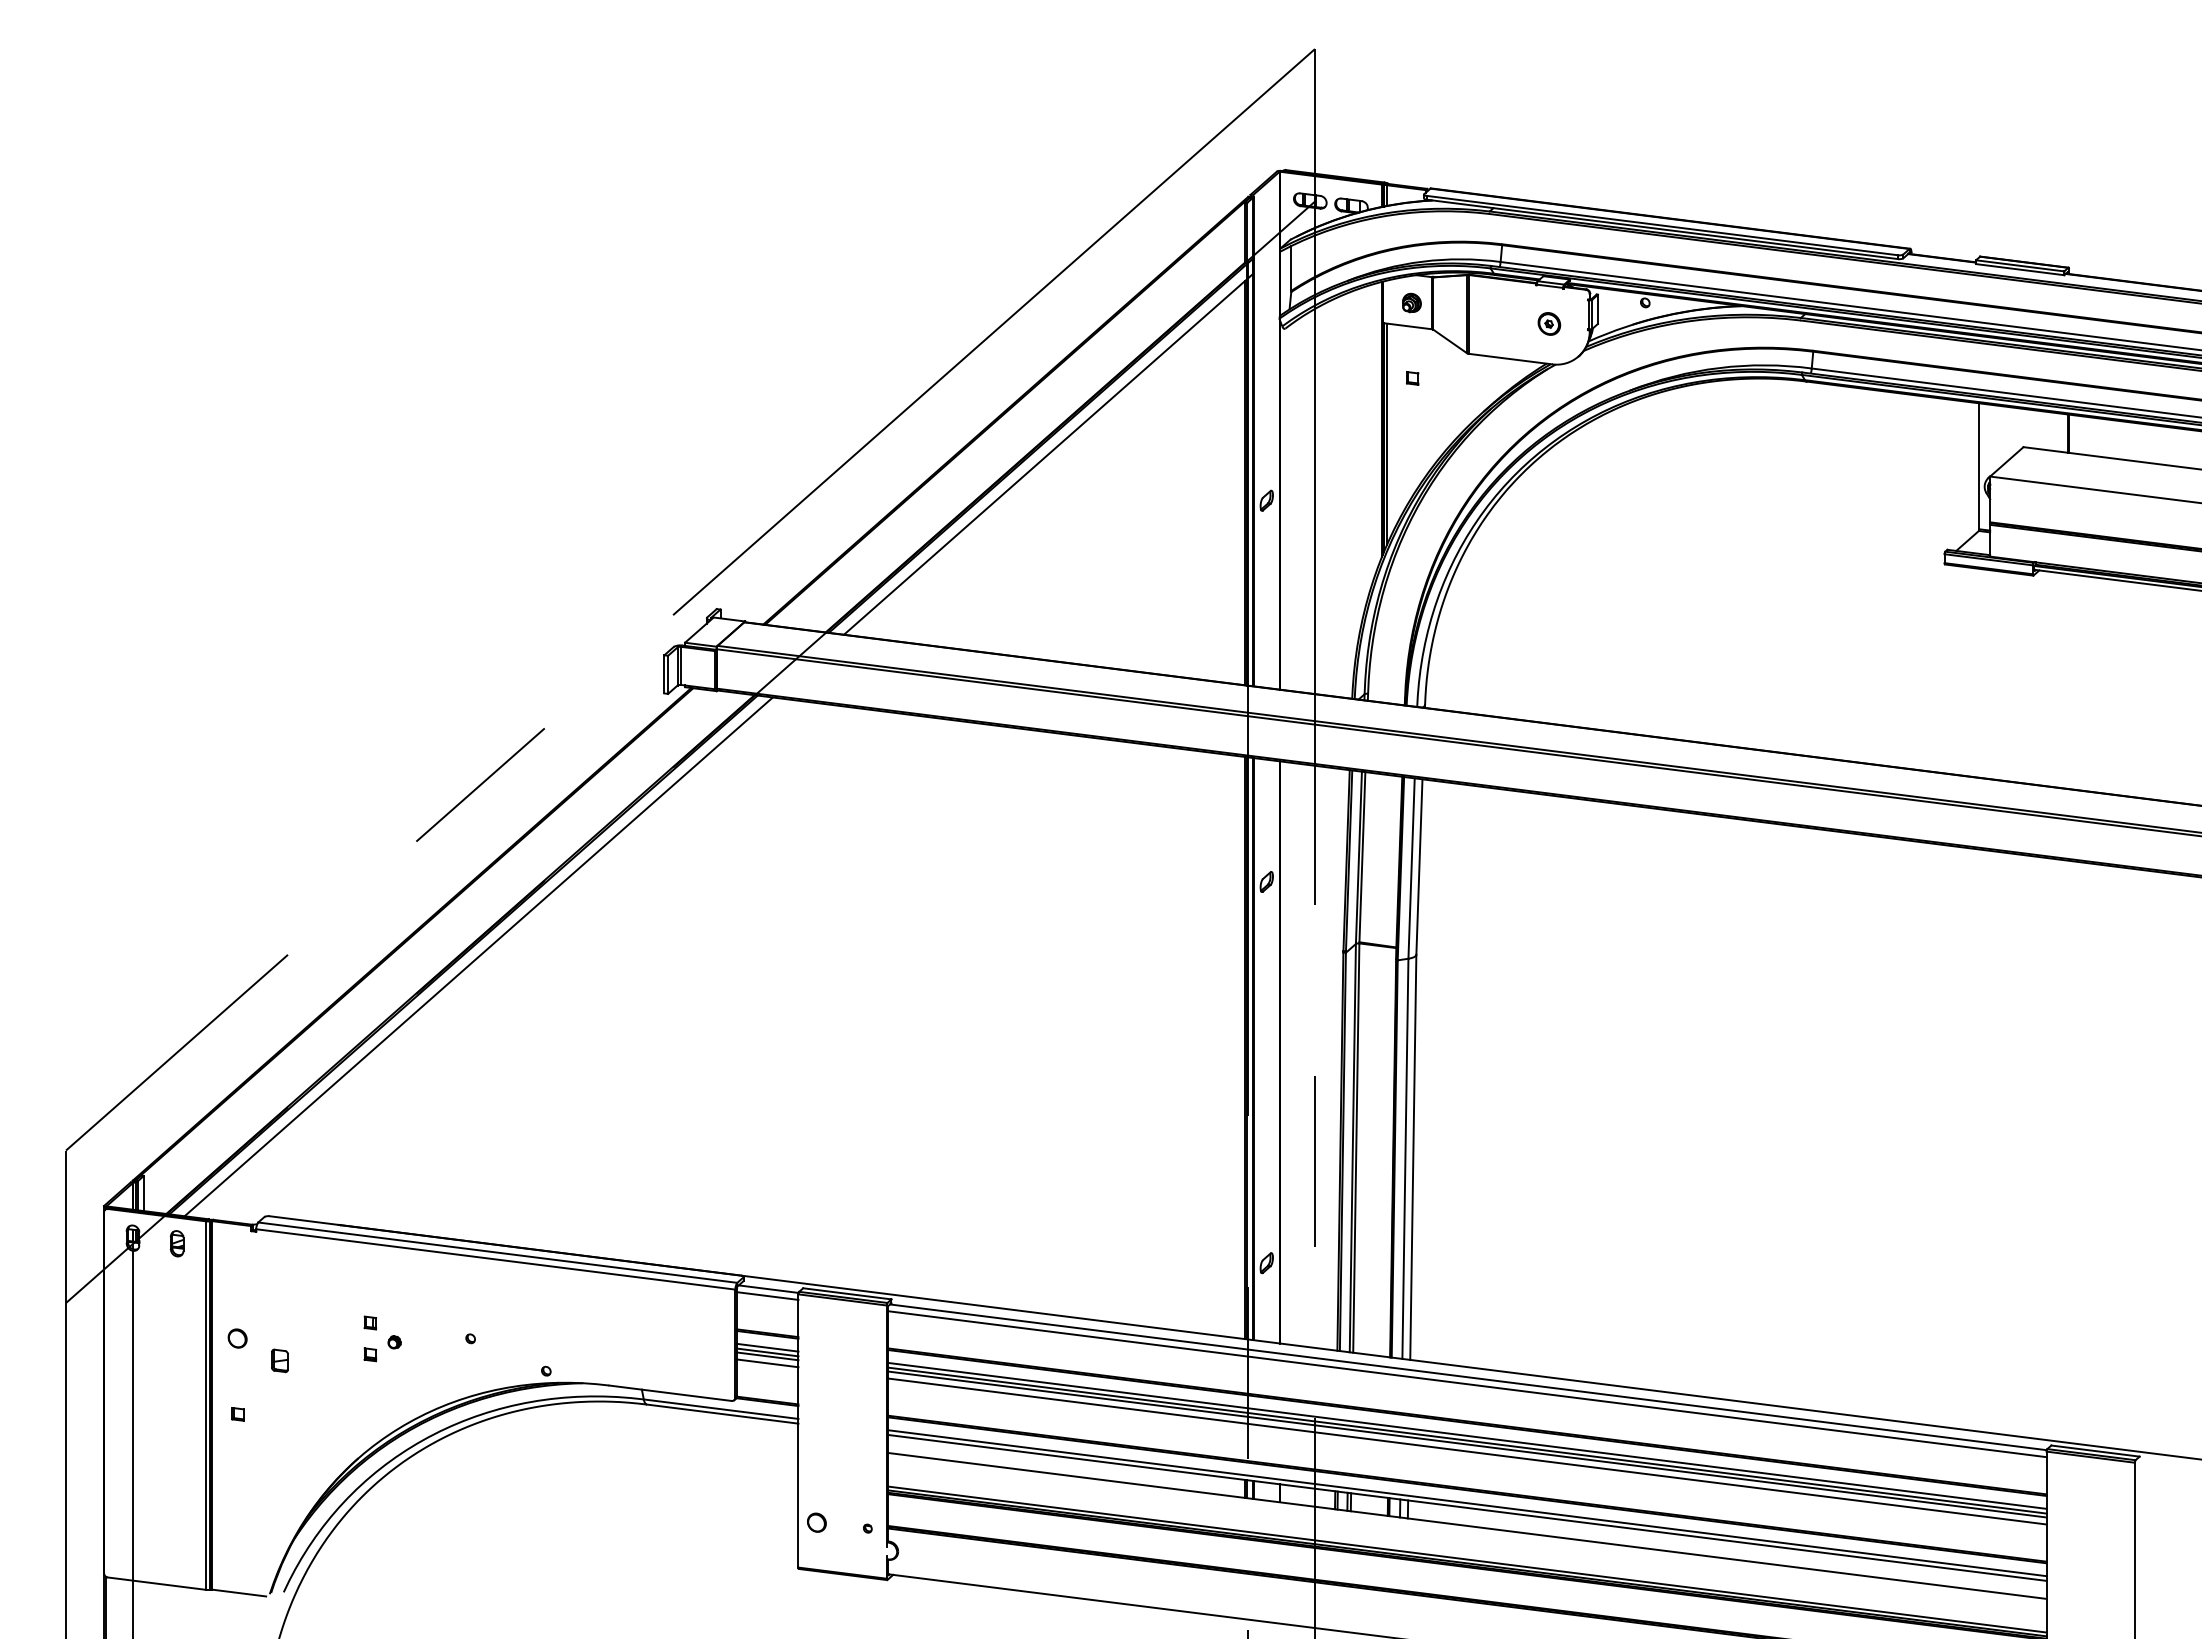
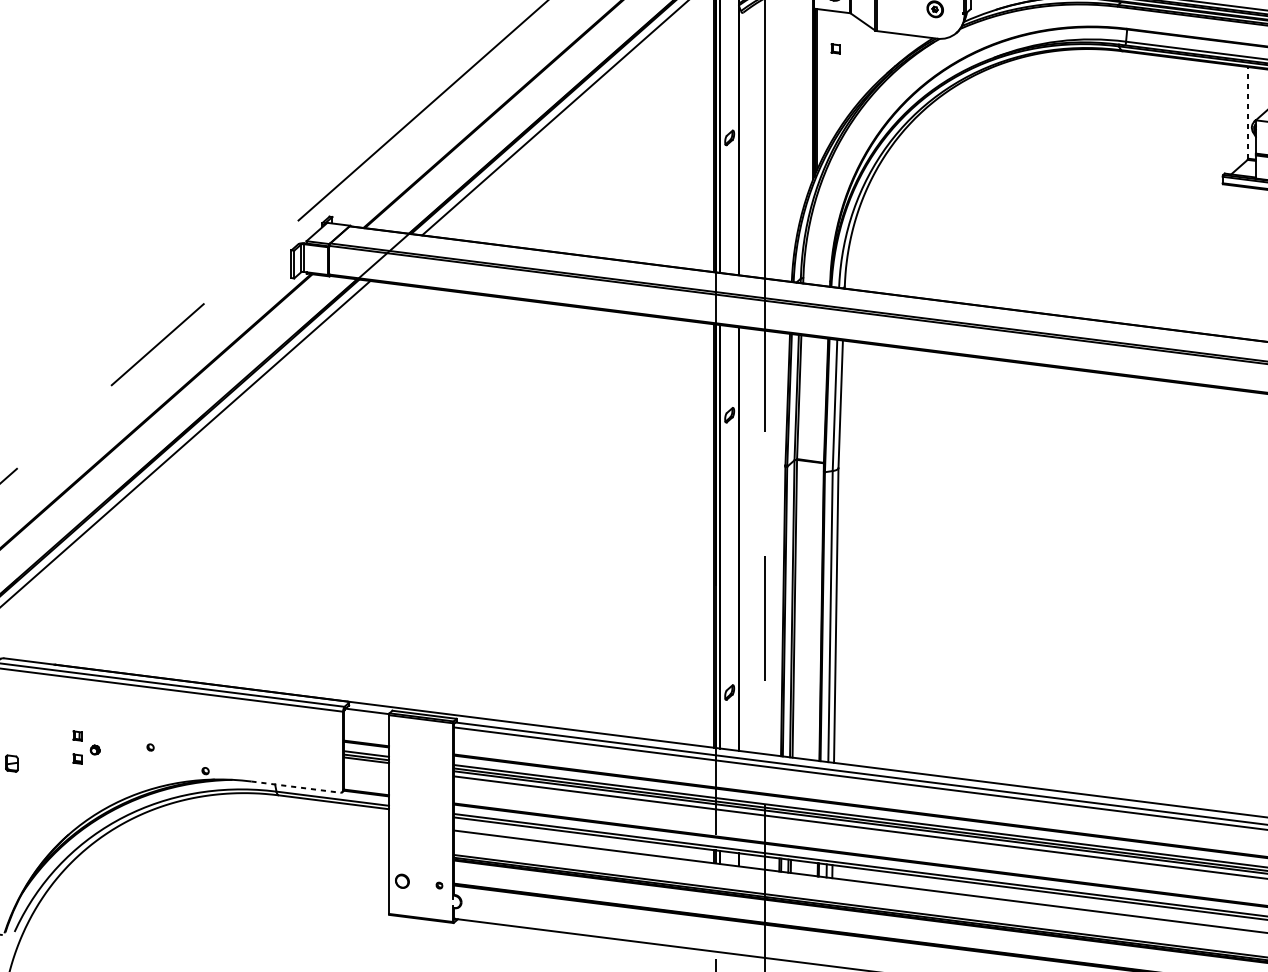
line: (1979, 466) -> (1248, 113), solid -> dashed
line: (767, 1295) -> (366, 716), removed
line: (767, 1363) -> (366, 765), removed
line: (670, 1393) -> (295, 787), solid -> dashed

